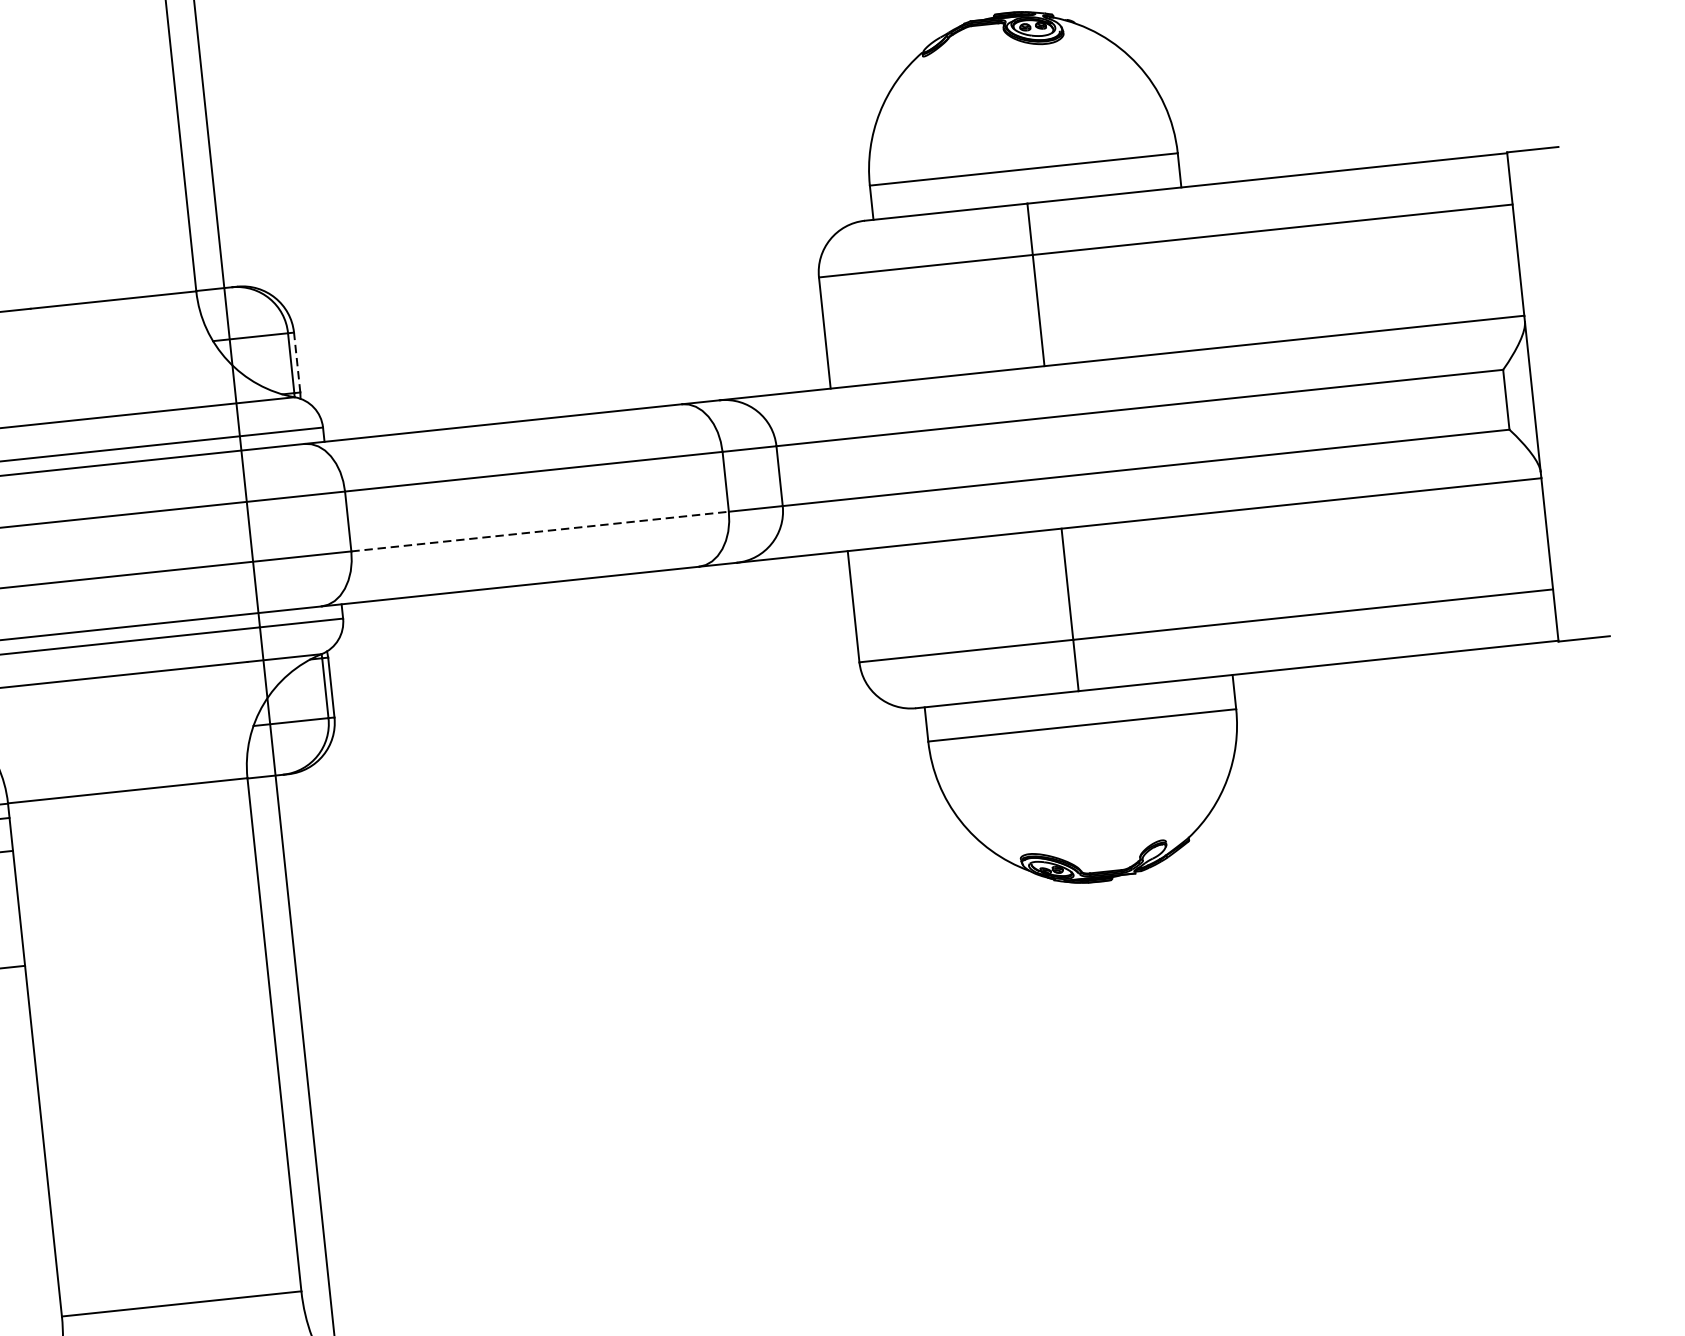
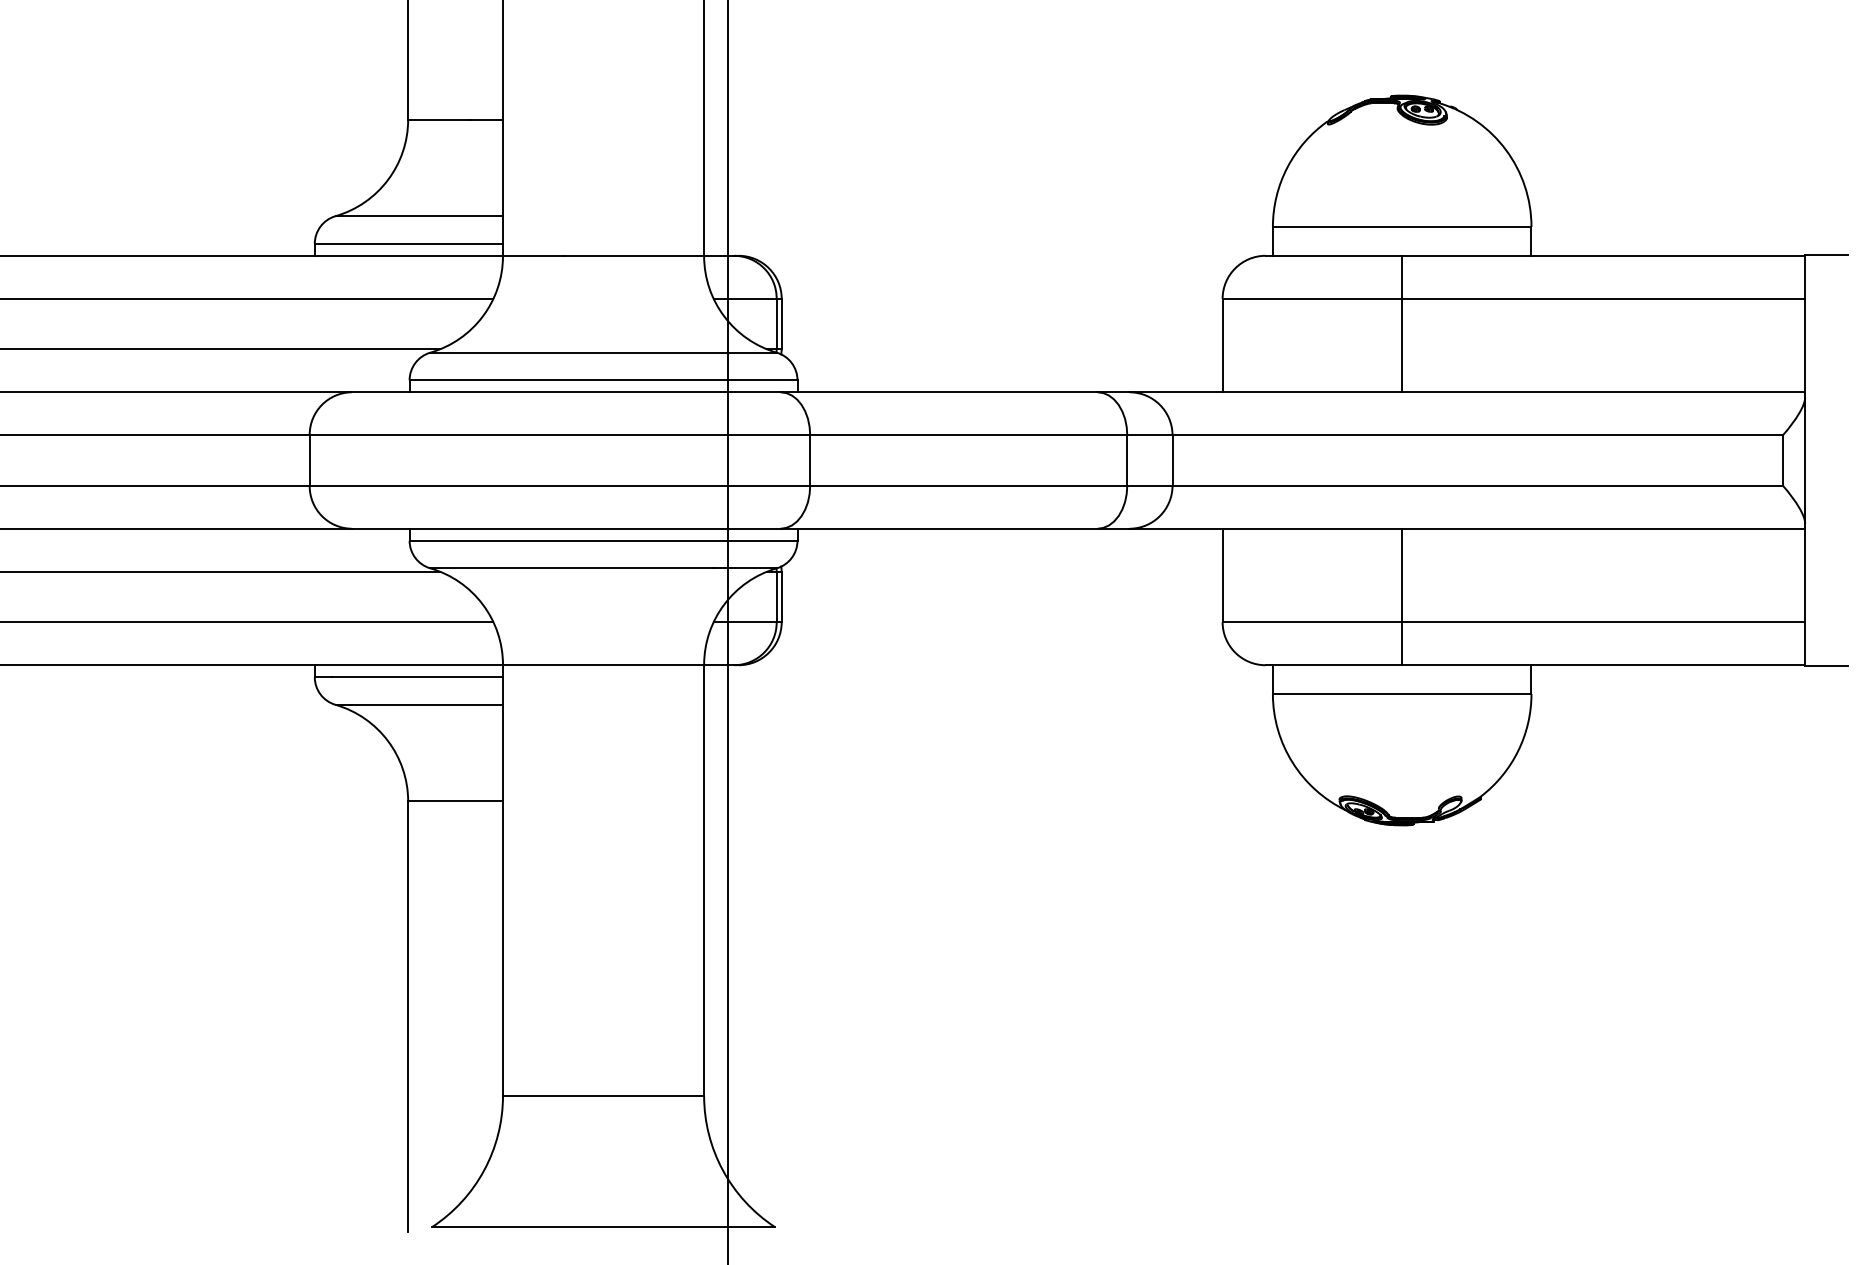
line: (296, 361) -> (781, 323), dashed -> solid
line: (539, 531) -> (968, 485), dashed -> solid

